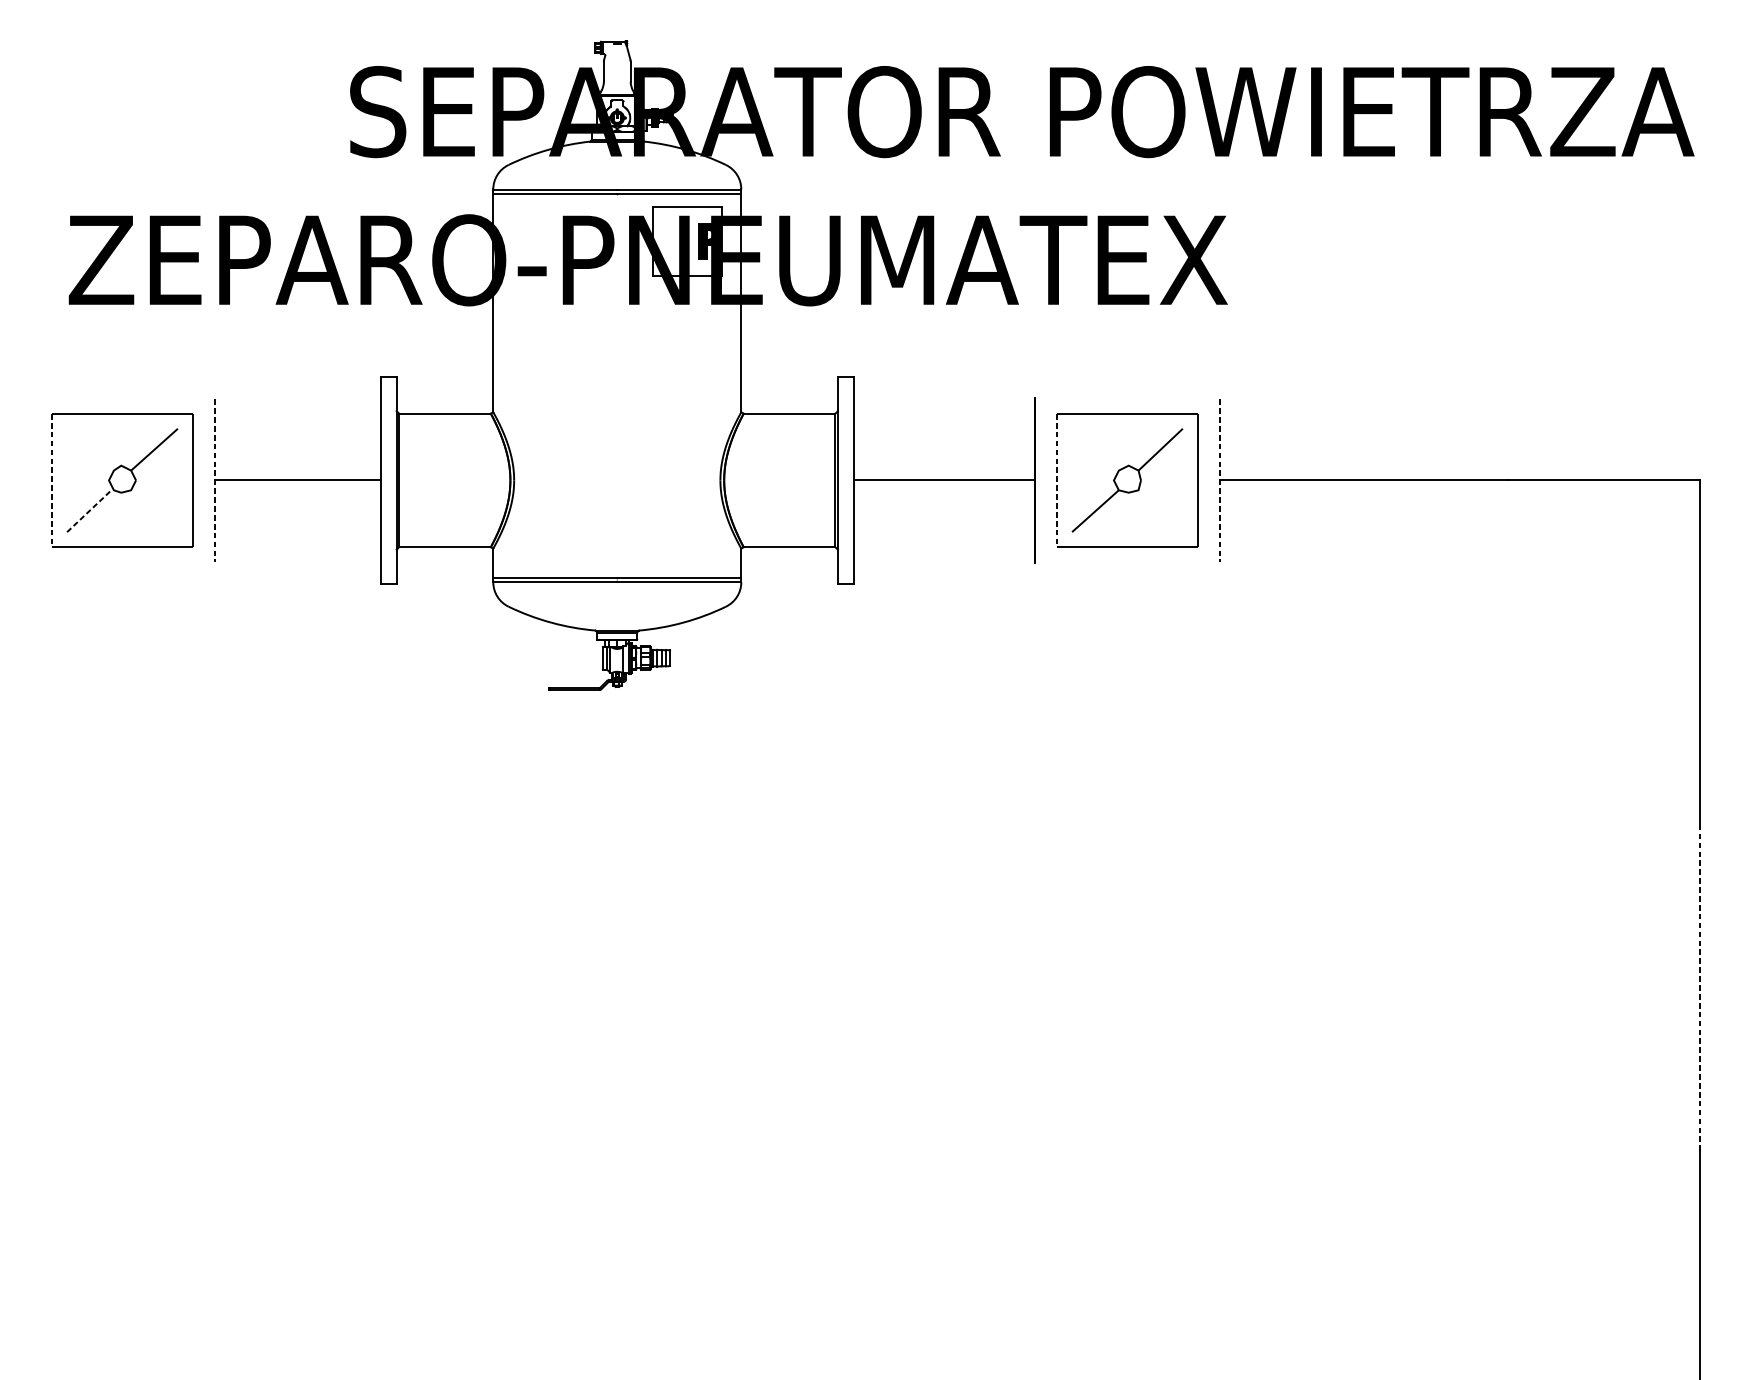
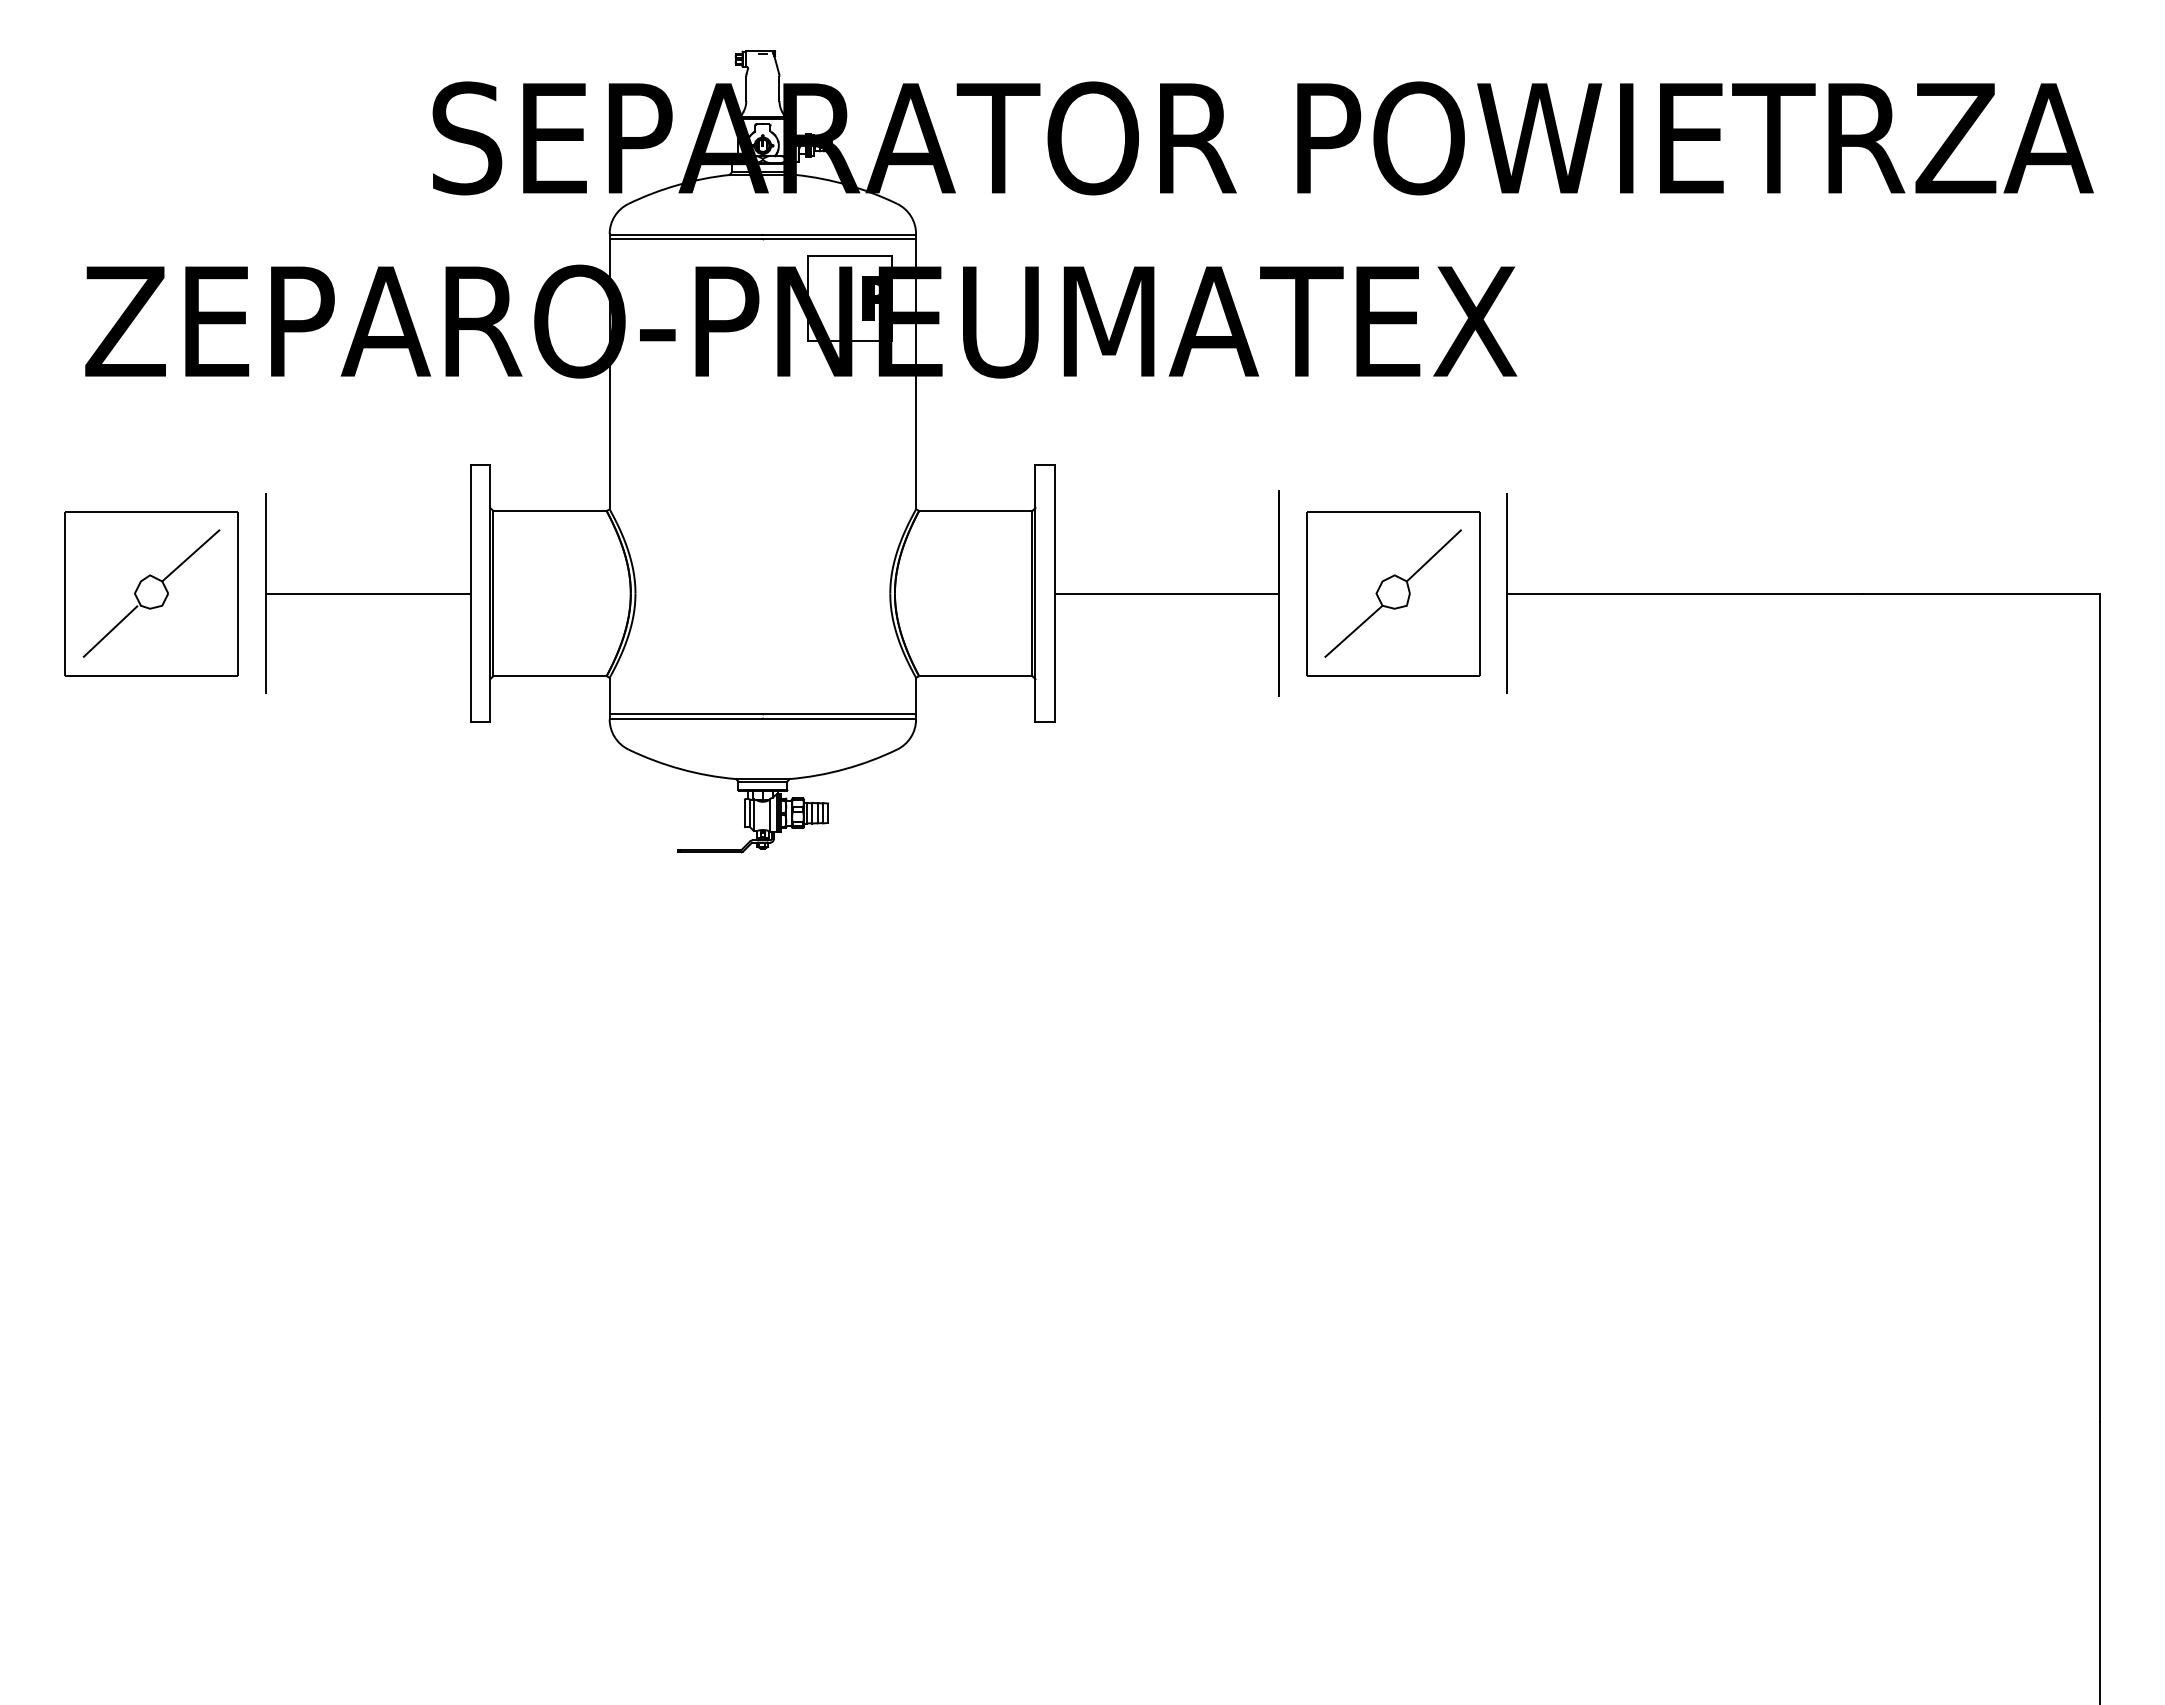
line: (52, 481) -> (64, 594), dashed -> solid
line: (214, 481) -> (265, 594), dashed -> solid
line: (1057, 481) -> (1306, 594), dashed -> solid
line: (1219, 481) -> (1507, 594), dashed -> solid
line: (89, 511) -> (110, 631), dashed -> solid
line: (1699, 988) -> (2100, 1221), dashed -> solid

